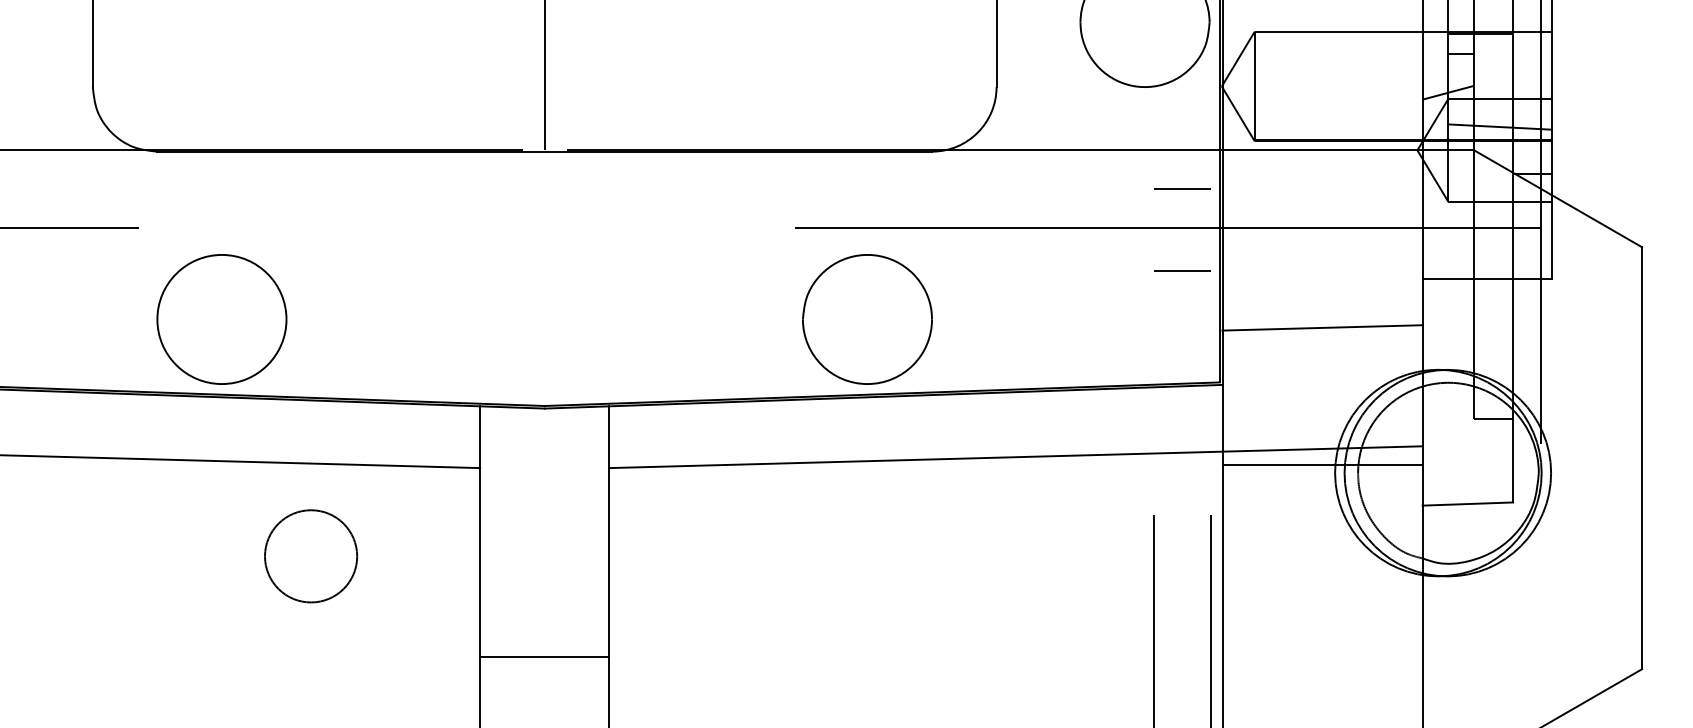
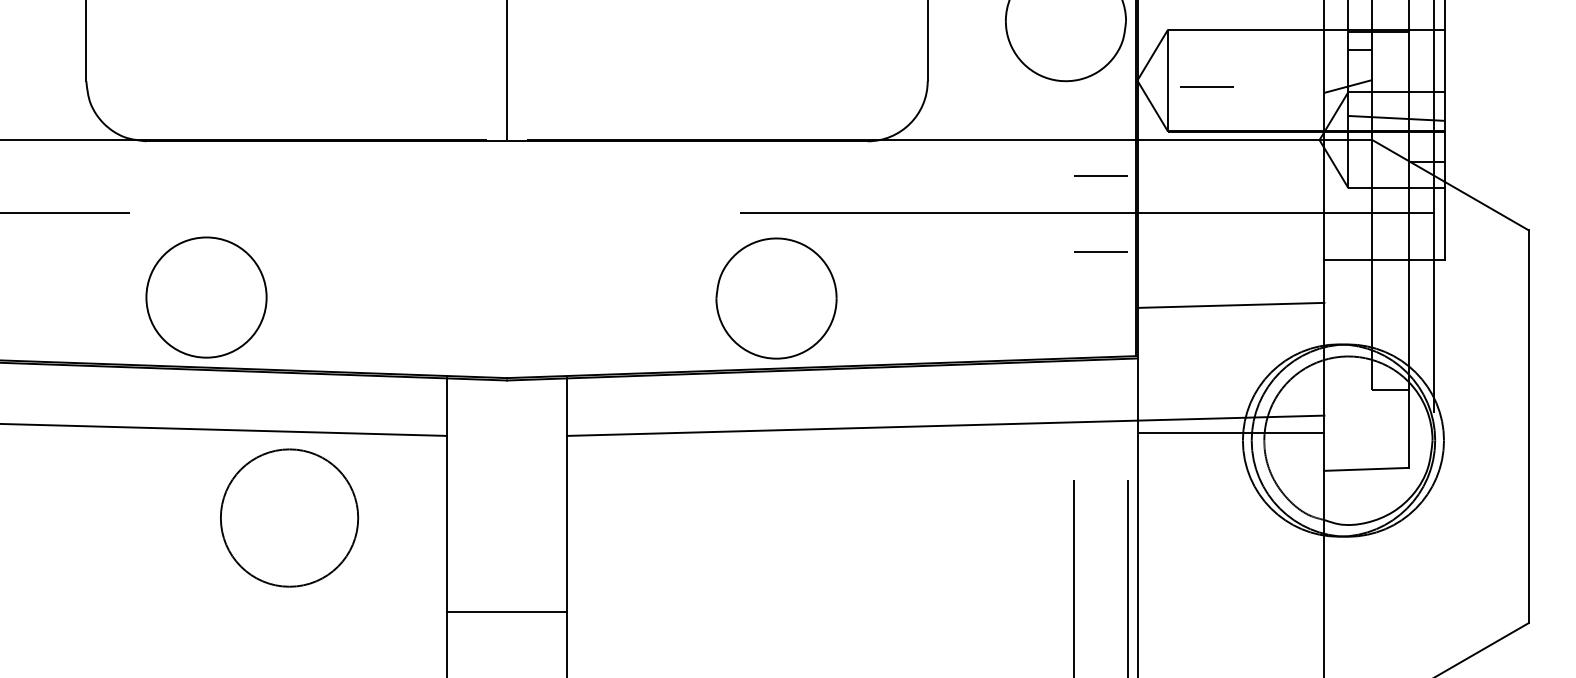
line: (1296, 92) -> (1206, 86), added
part: (867, 319) -> (776, 298), moved
circle: (311, 556) -> (289, 518), size x1.6

